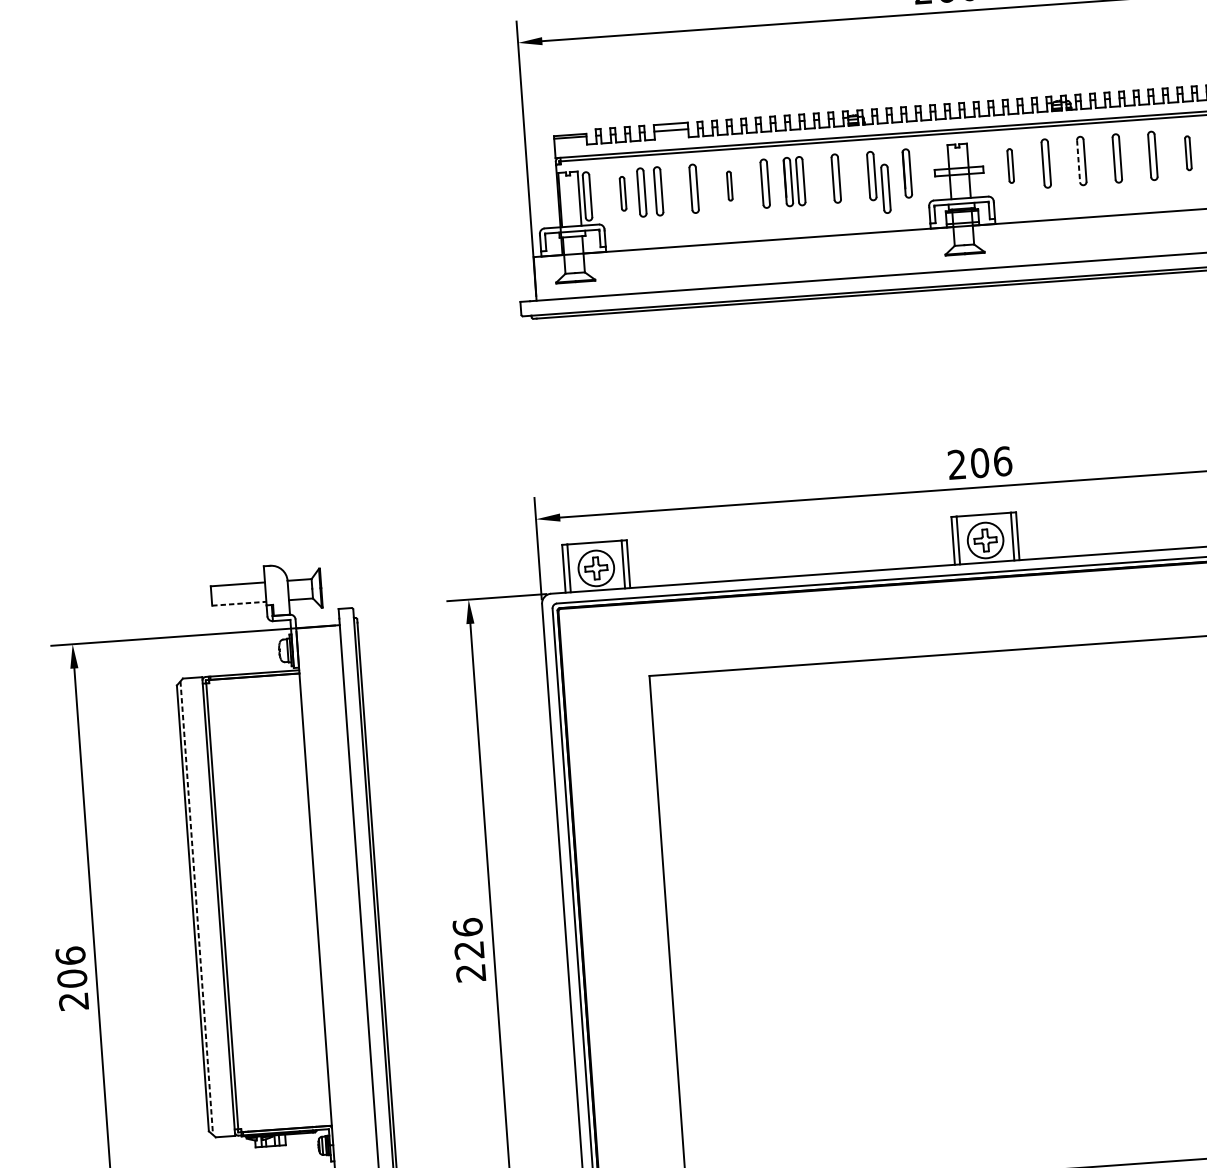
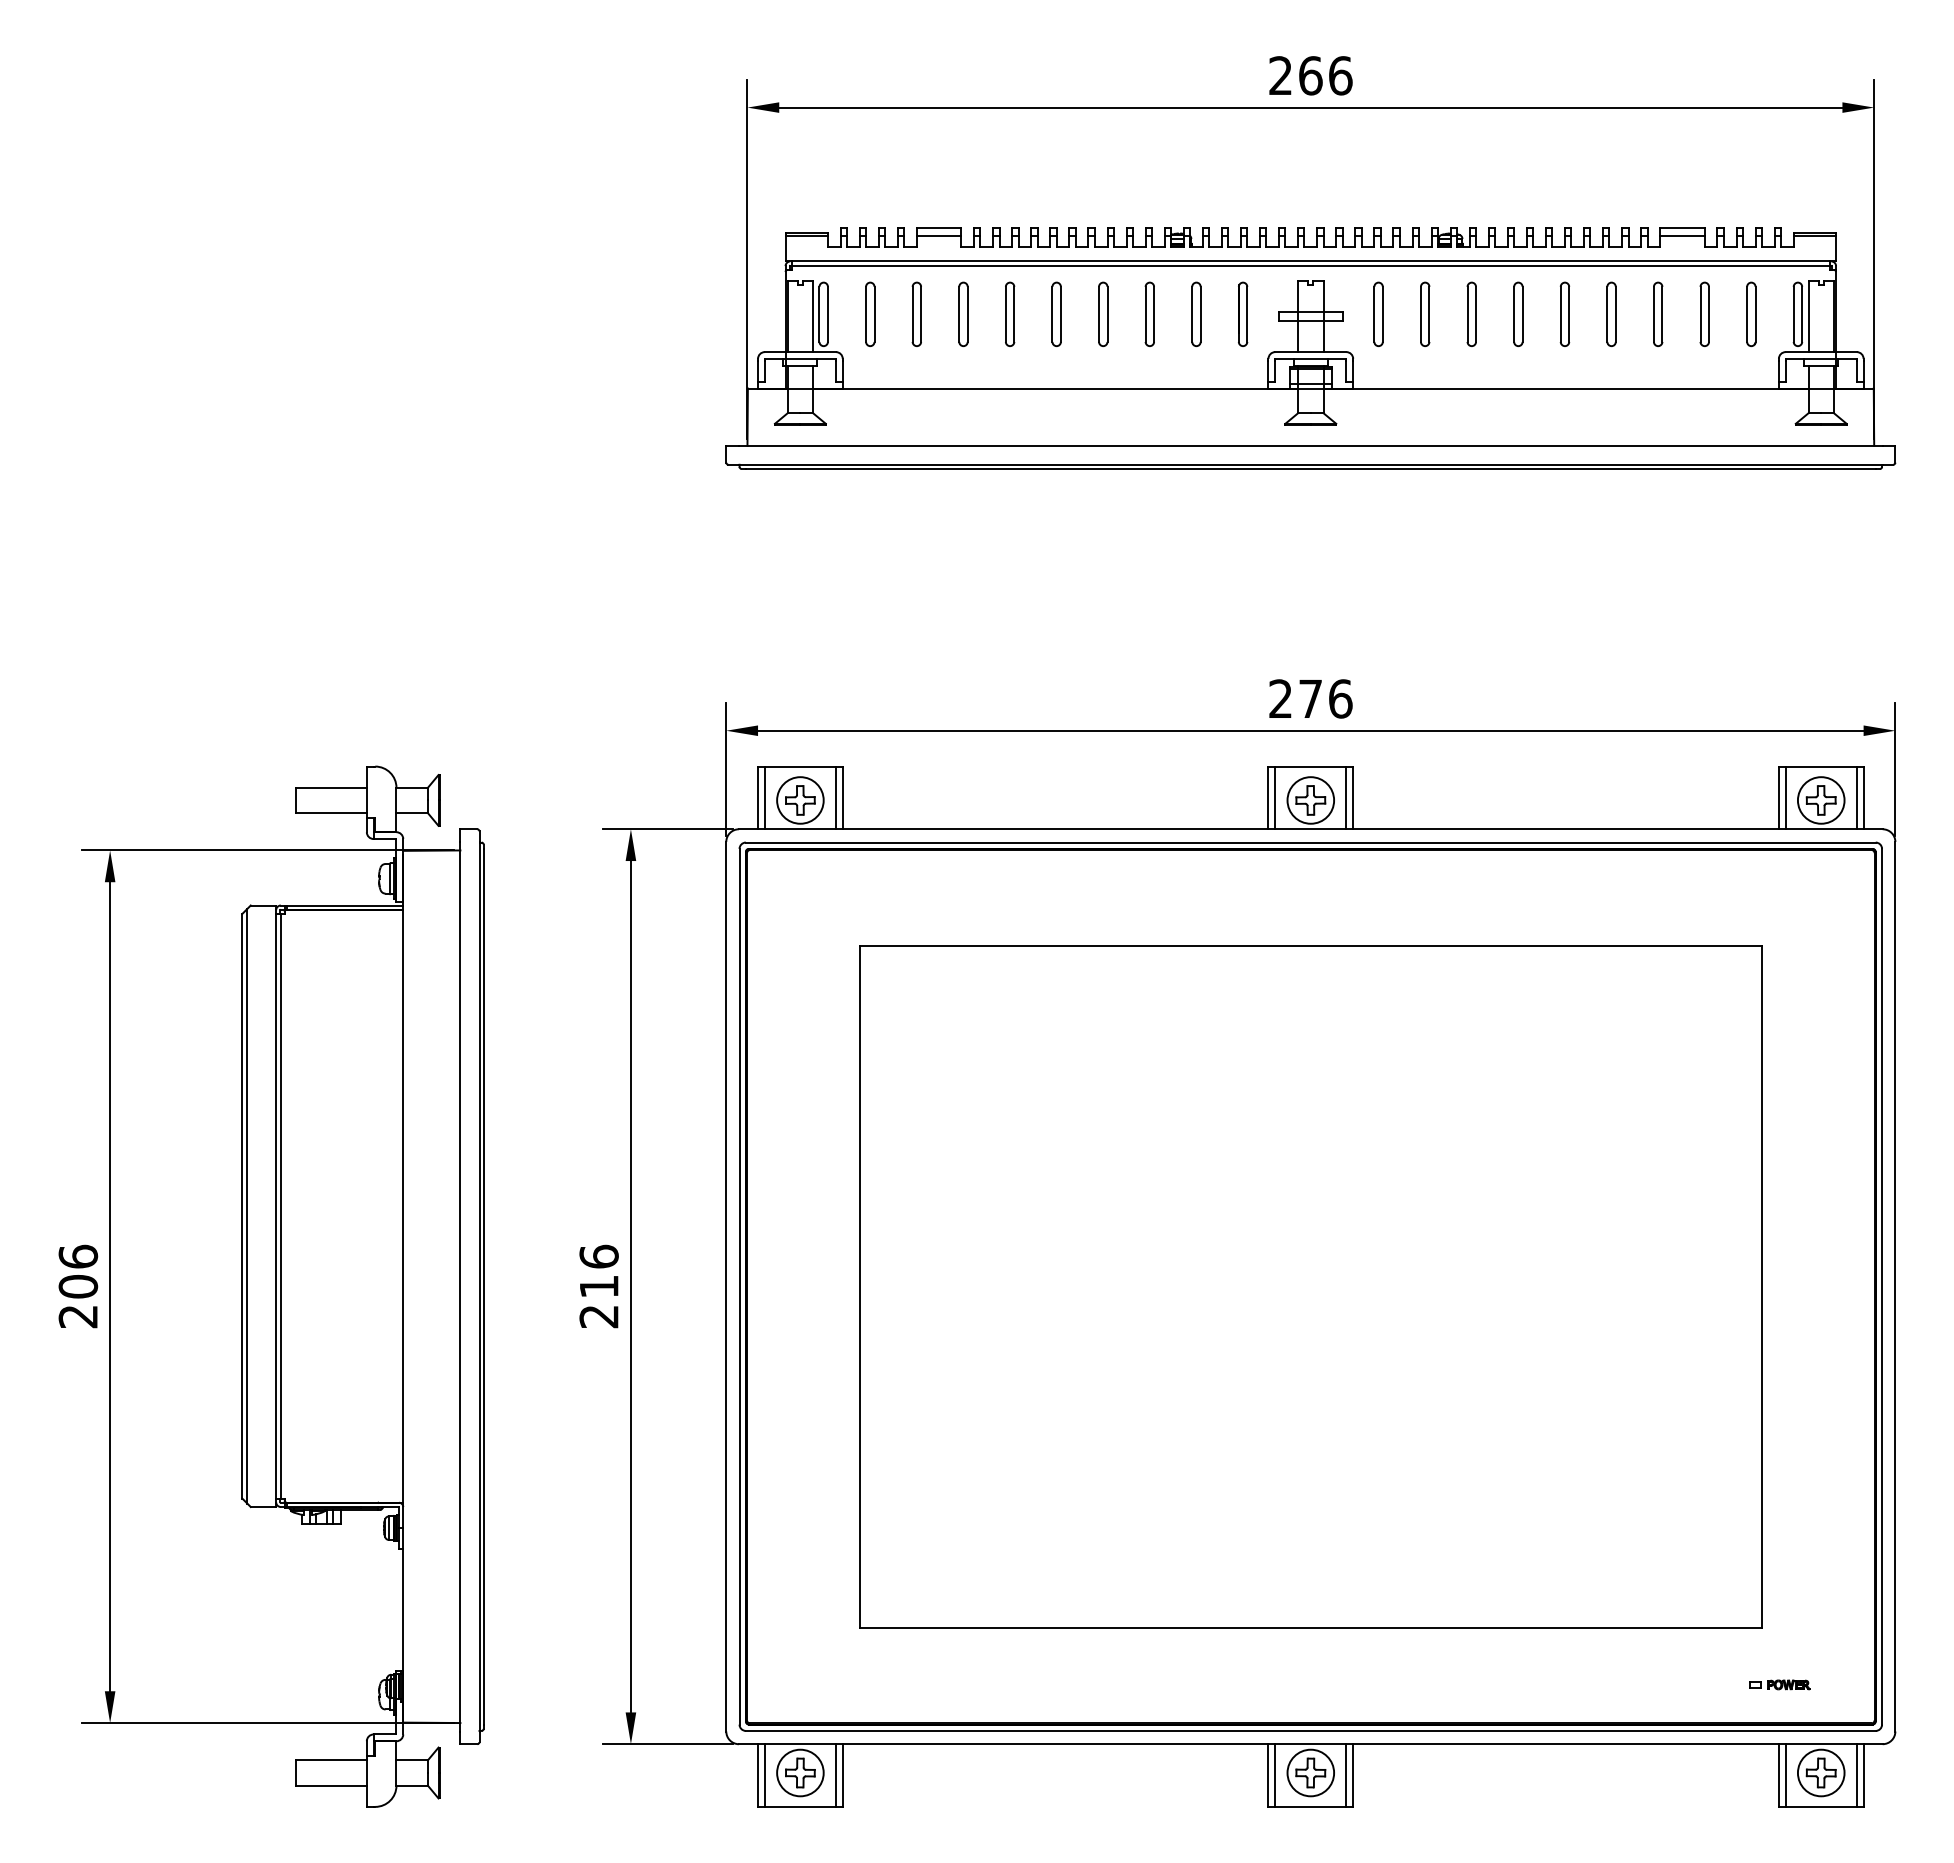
part: (1188, 152) -> (1611, 313), size x1.43
line: (1078, 161) -> (1467, 314), dashed -> solid
part: (1010, 165) -> (1378, 313), size x1.43
part: (788, 181) -> (1087, 313), removed
part: (729, 185) -> (1010, 313), size x1.67
part: (885, 188) -> (1213, 331), removed
part: (641, 191) -> (894, 313), removed
part: (623, 193) -> (870, 313), size x1.43
text: (979, 462) -> (1310, 698), 206 -> 276
line: (239, 604) -> (331, 813), dashed -> solid
line: (196, 908) -> (247, 1206), dashed -> solid
text: (468, 950) -> (598, 1287), 226 -> 216

